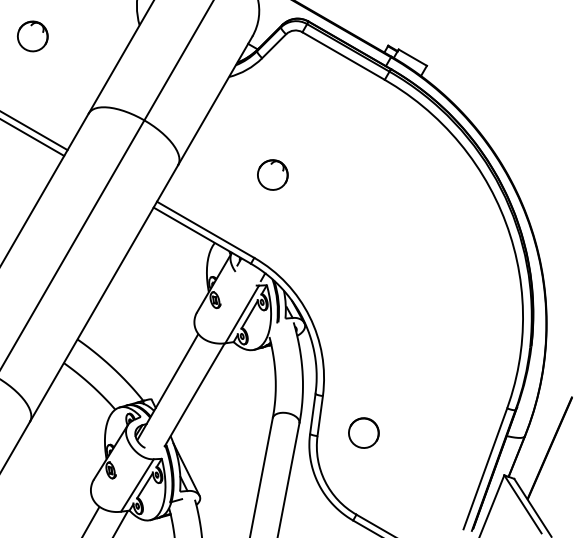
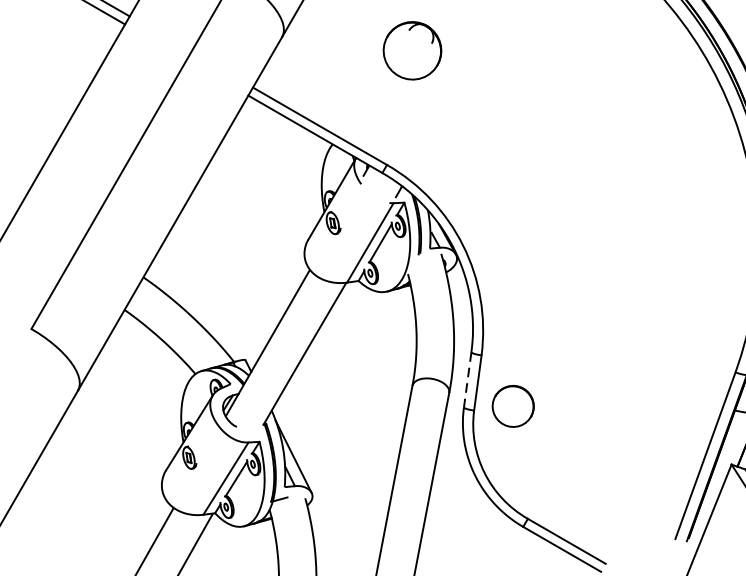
part: (272, 174) -> (412, 50), size x1.4
line: (312, 414) -> (467, 380), solid -> dashed
part: (363, 432) -> (512, 405), moved

